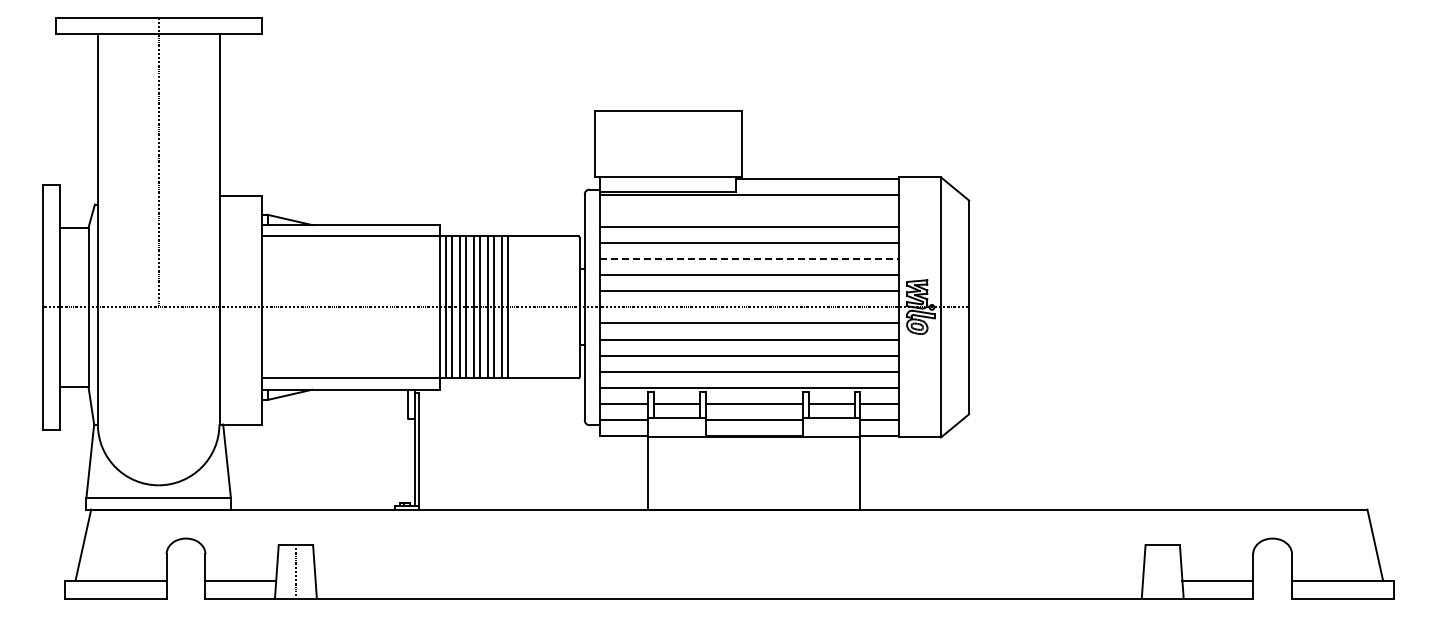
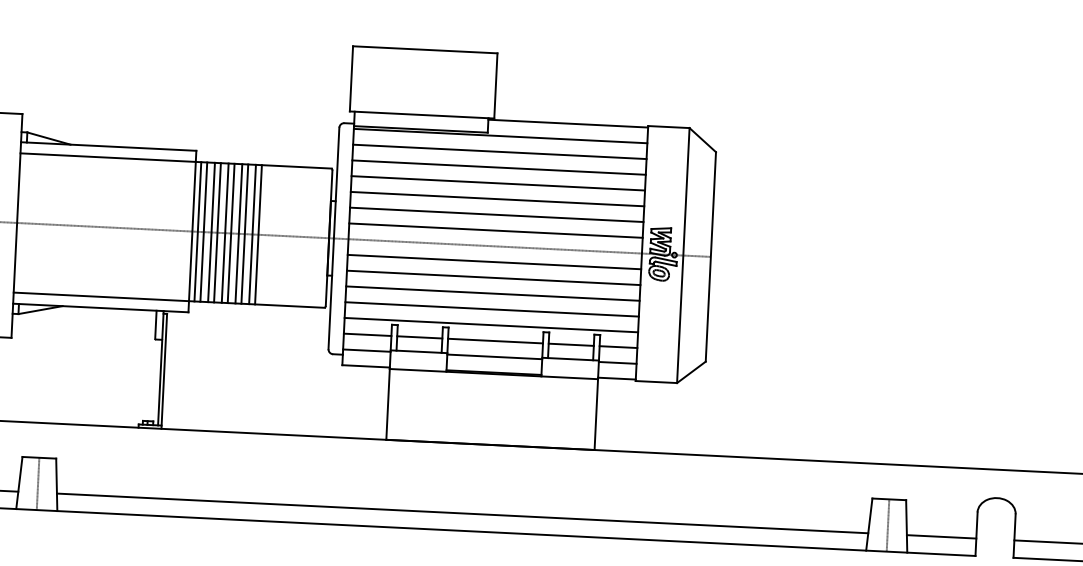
line: (748, 211) -> (499, 152), added
line: (749, 259) -> (497, 199), dashed -> solid
line: (1162, 571) -> (887, 525), added
line: (729, 580) -> (462, 513), added

